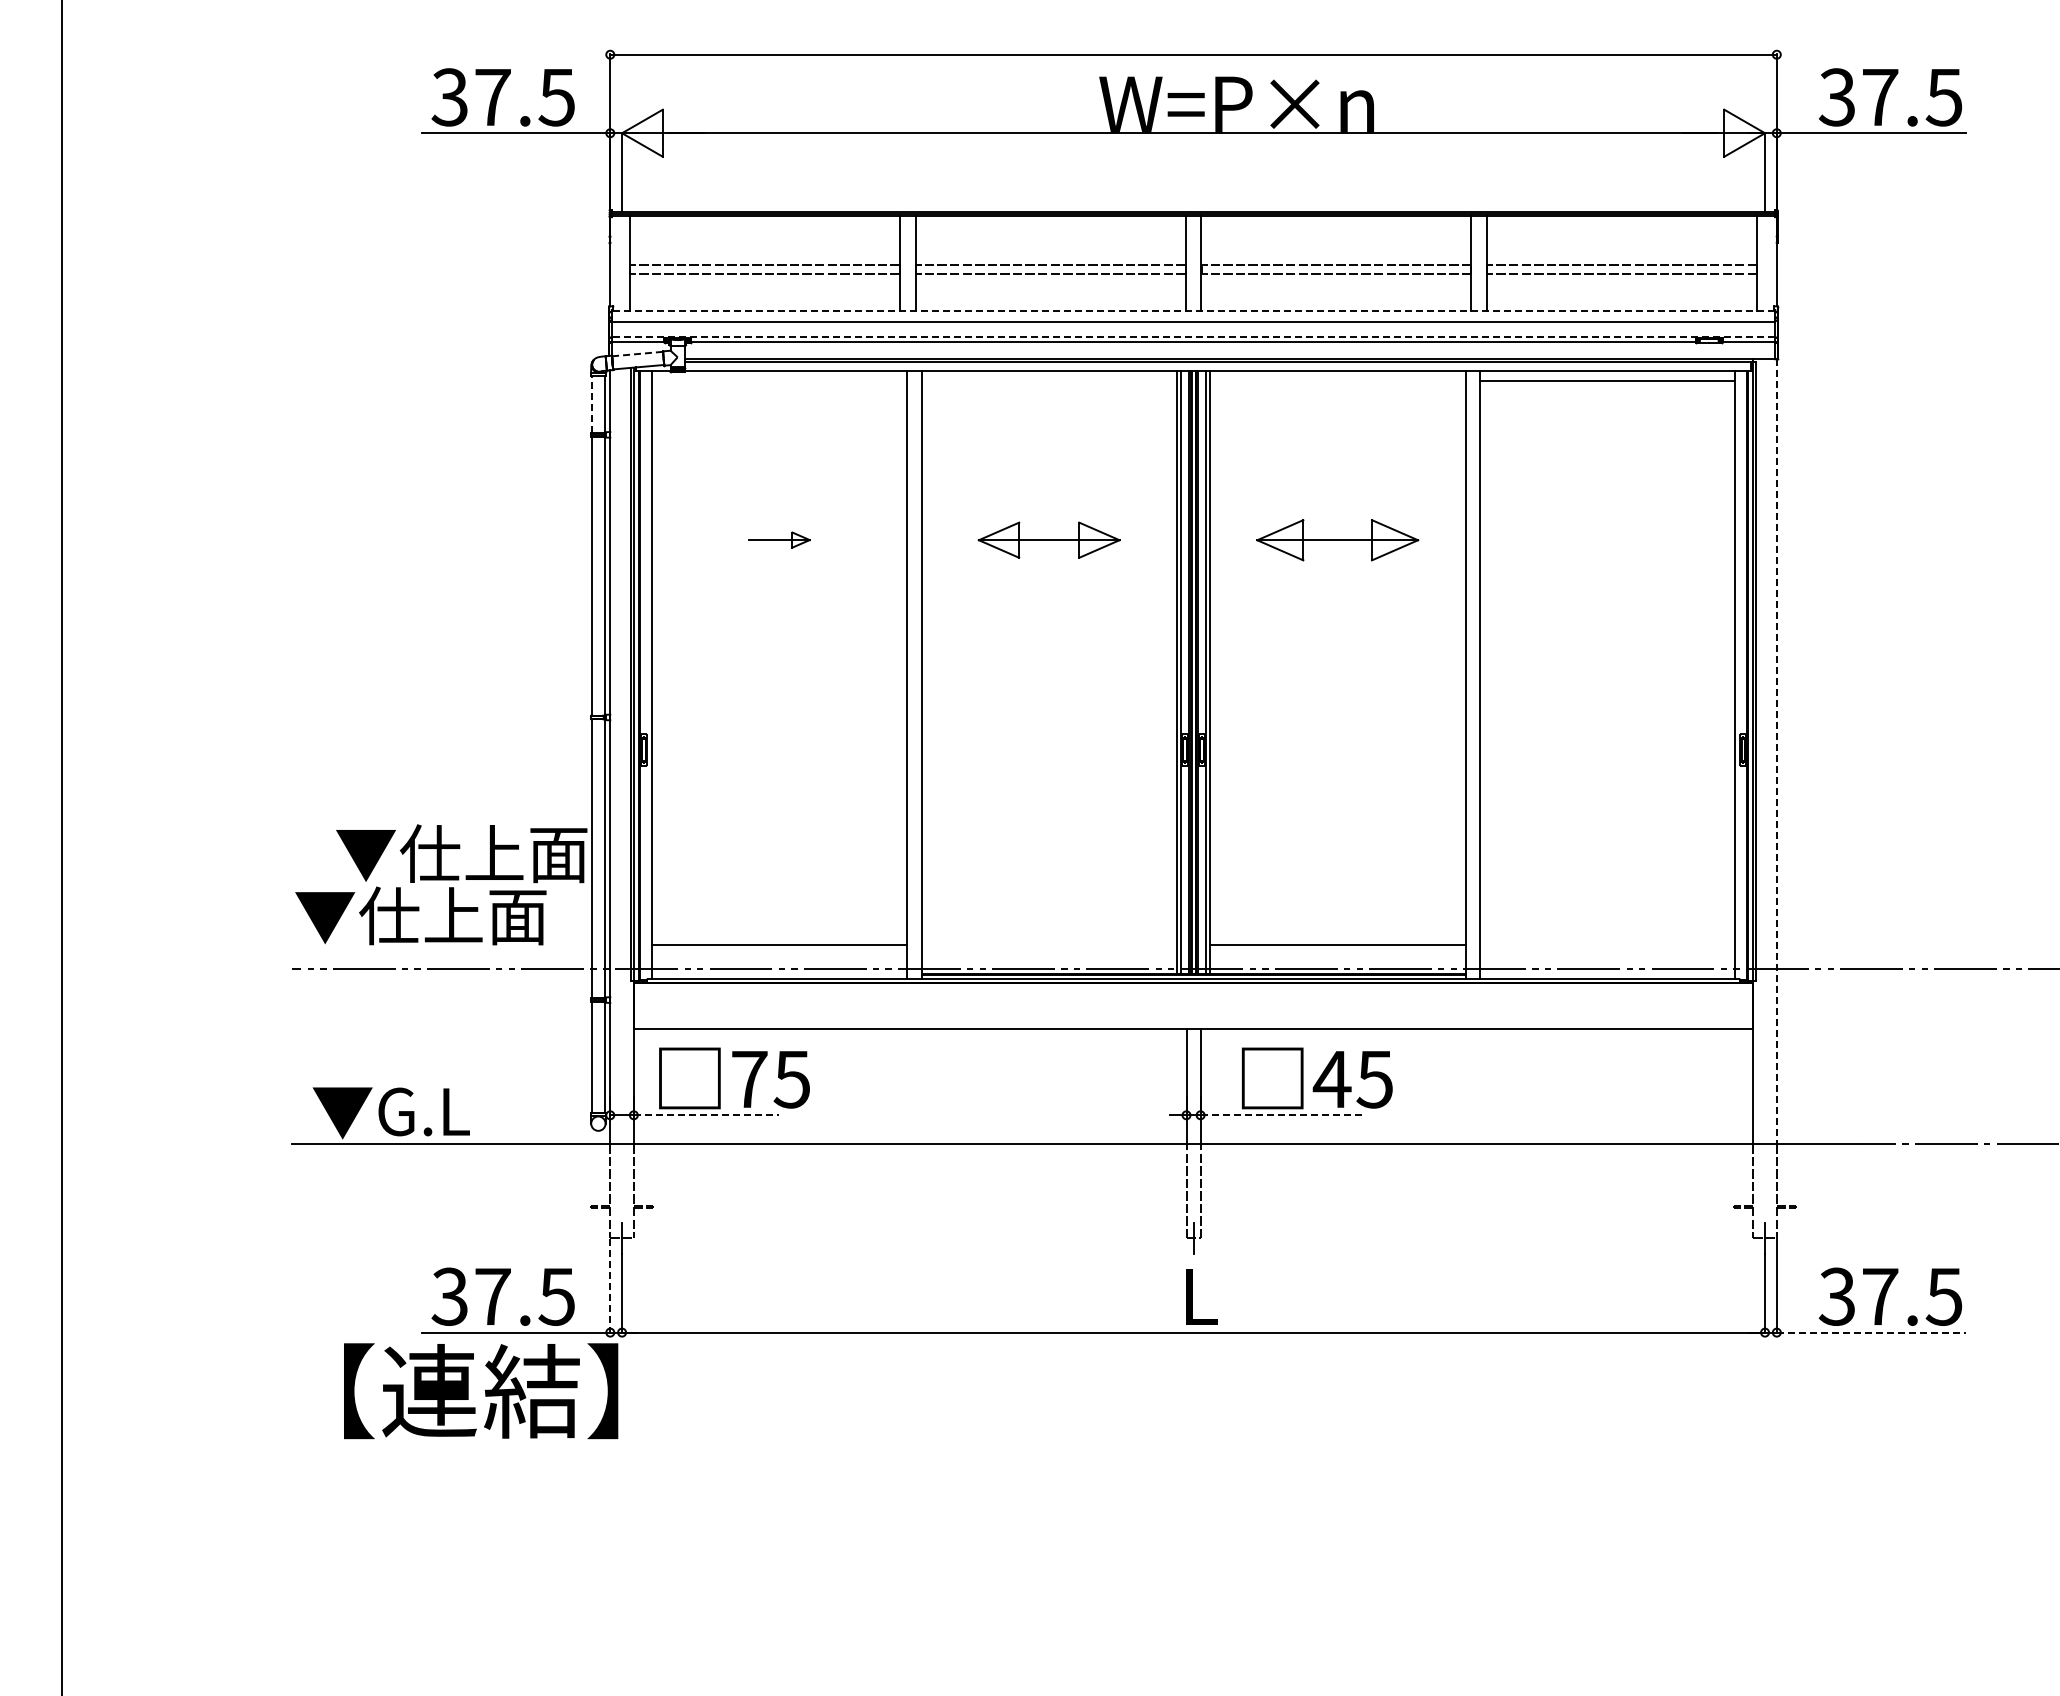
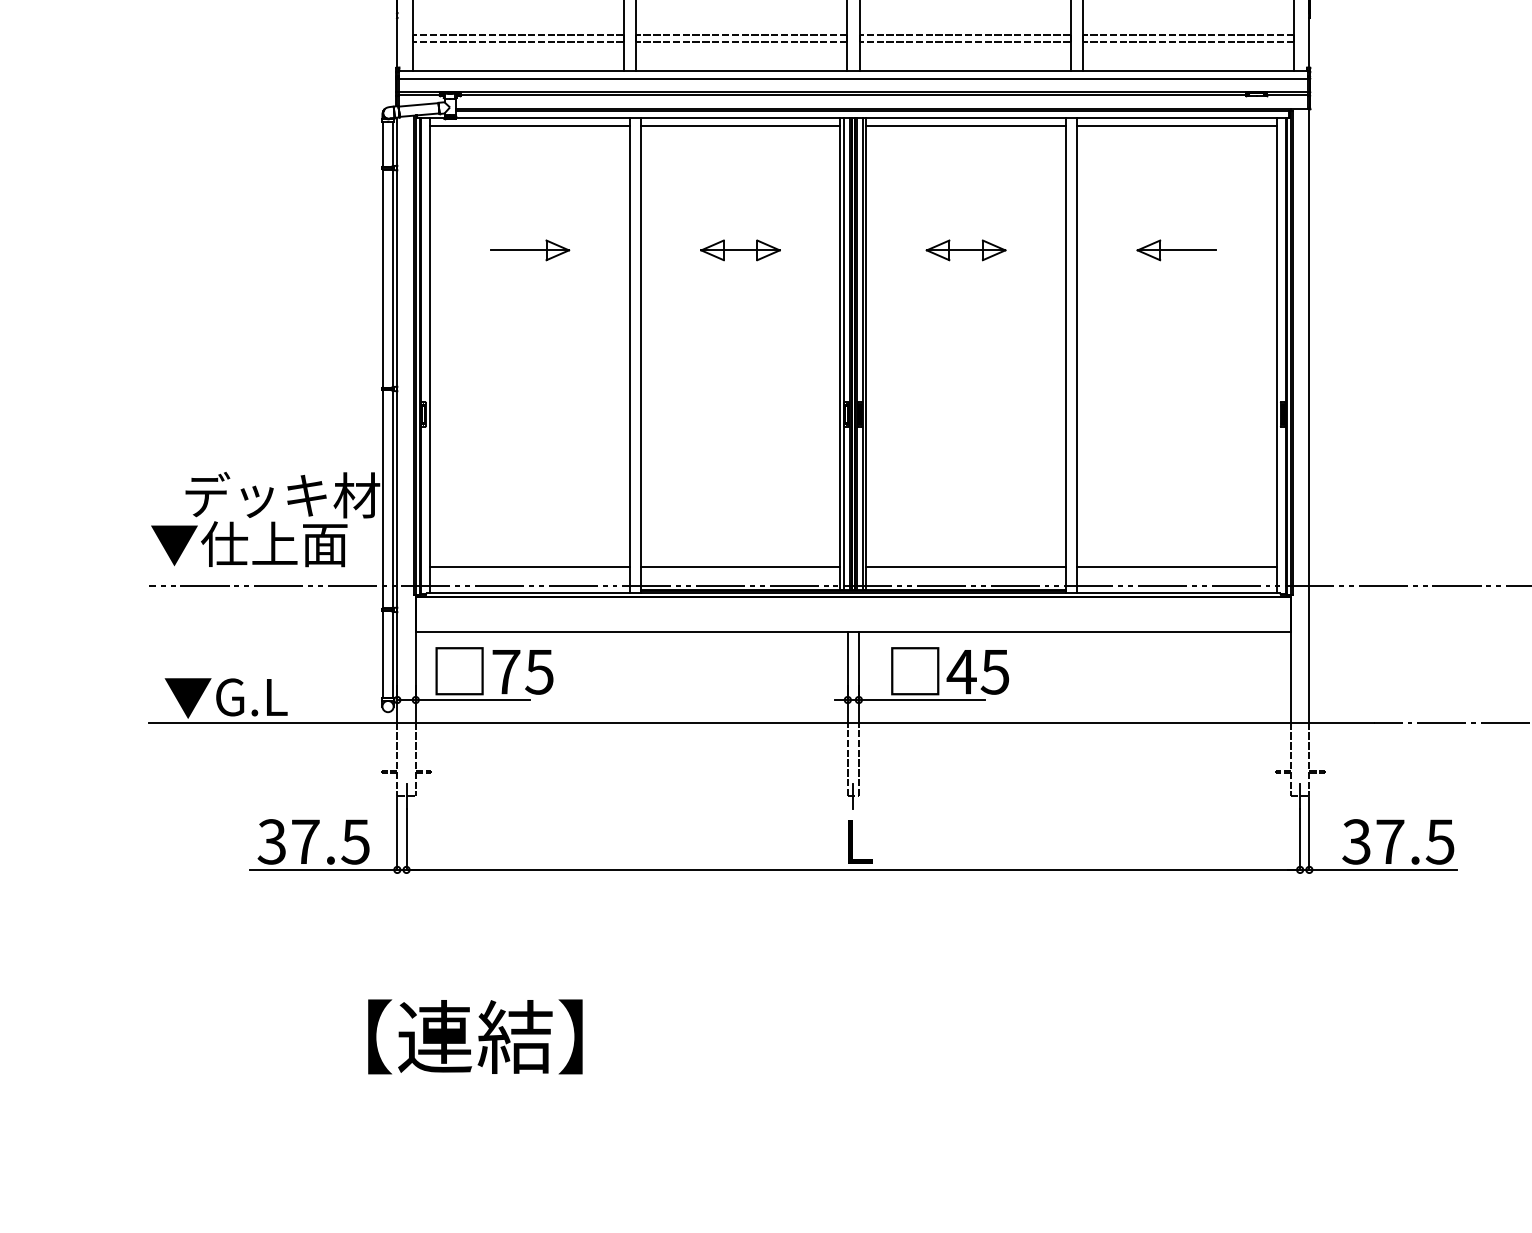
line: (1193, 311) -> (853, 71), dashed -> solid
line: (1193, 337) -> (853, 91), dashed -> solid
line: (637, 354) -> (418, 105), dashed -> solid
line: (779, 381) -> (529, 126), added
line: (1049, 381) -> (740, 126), added
line: (1337, 381) -> (965, 126), added
line: (591, 404) -> (382, 144), dashed -> solid
part: (779, 539) -> (529, 249), size x1.67
part: (1049, 539) -> (740, 249), size x0.71
part: (1337, 539) -> (965, 249), size x0.62
part: (1607, 539) -> (1176, 249), added
line: (1776, 751) -> (1309, 415), dashed -> solid
text: (462, 853) -> (281, 495), ▼仕上面 -> デッキ材
line: (1049, 945) -> (740, 567), added
line: (1607, 945) -> (1176, 567), added
line: (706, 1115) -> (472, 700), dashed -> solid
line: (1281, 1115) -> (922, 700), dashed -> solid
line: (610, 1286) -> (397, 833), dashed -> solid
line: (1871, 1332) -> (1383, 869), dashed -> solid
text: (481, 1391) -> (475, 1037), moved

